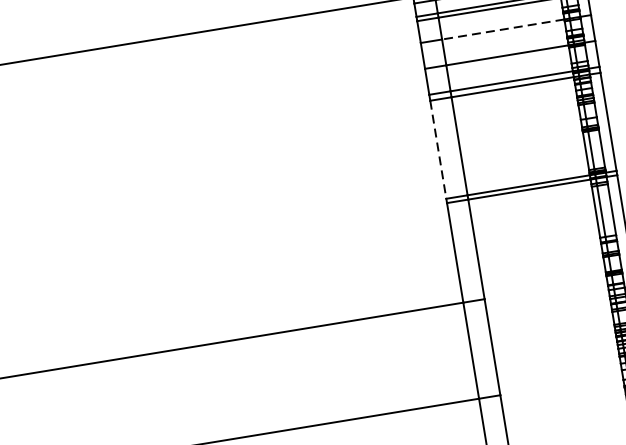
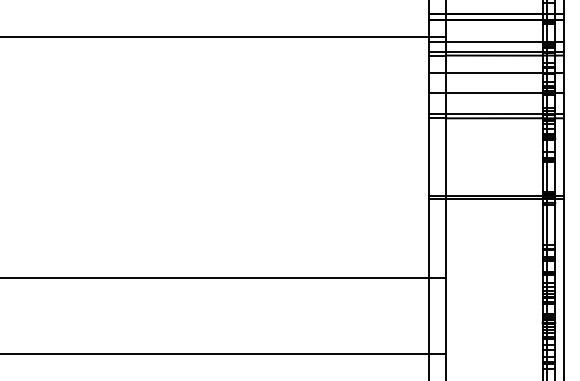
line: (502, 29) -> (493, 72), dashed -> solid
line: (438, 150) -> (429, 157), dashed -> solid

